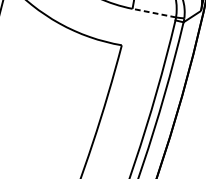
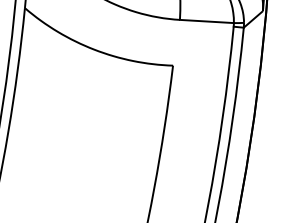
line: (153, 13) -> (206, 21), dashed -> solid

